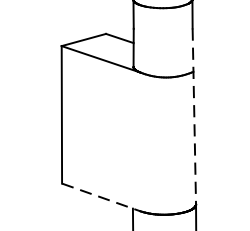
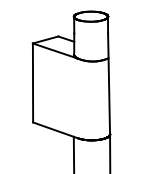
line: (195, 115) -> (109, 83), dashed -> solid
line: (102, 197) -> (56, 130), dashed -> solid

